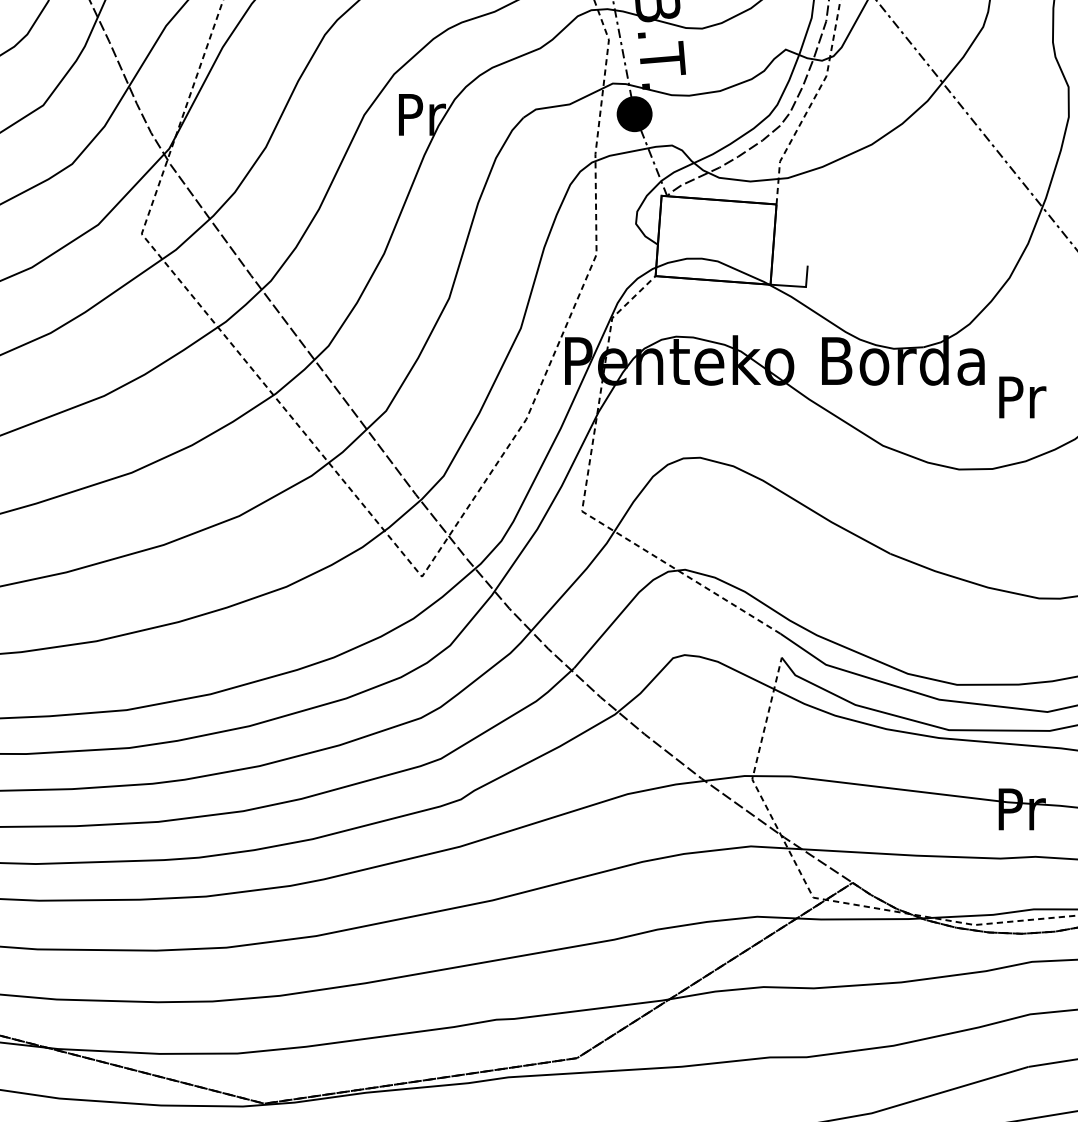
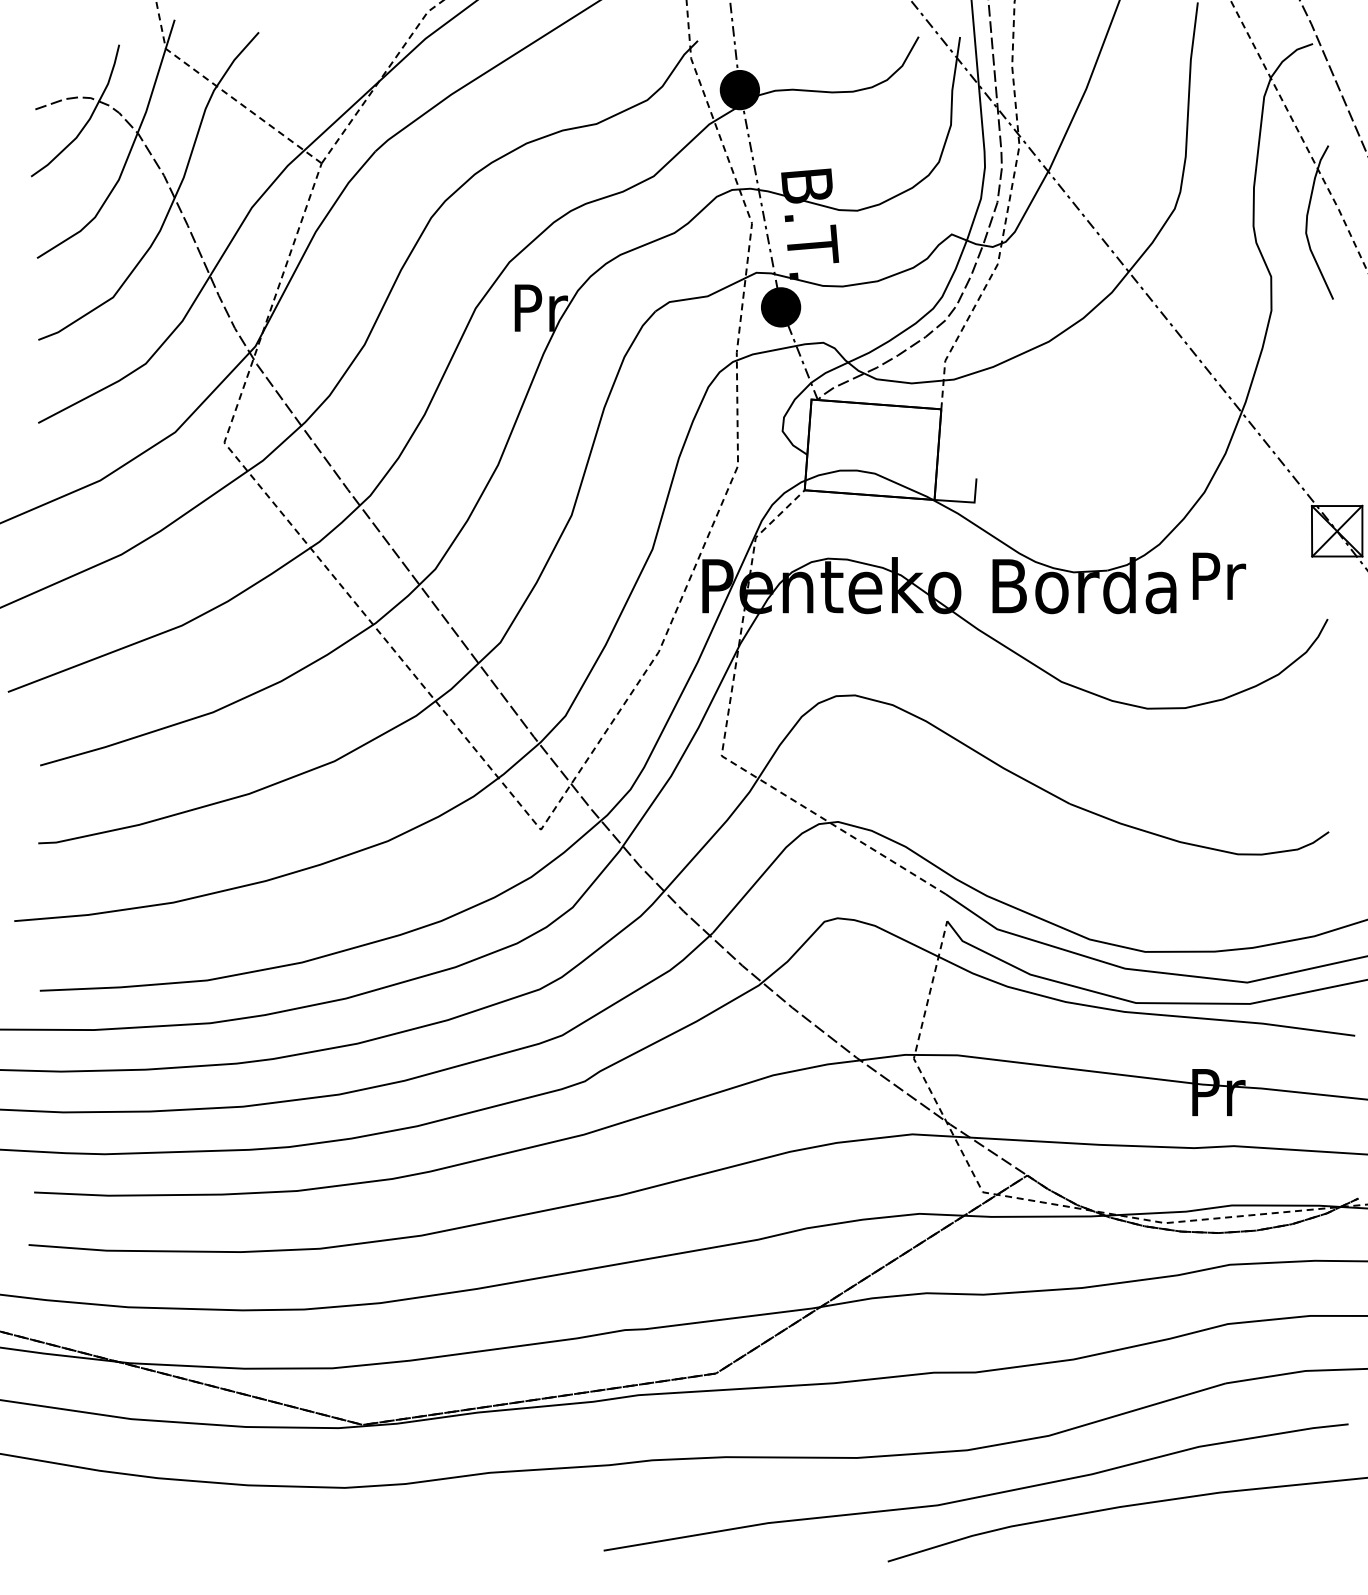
text: (1021, 396) -> (1218, 575), moved

